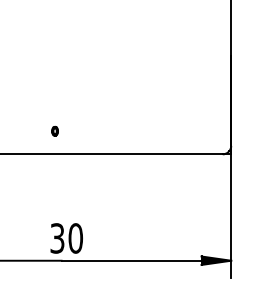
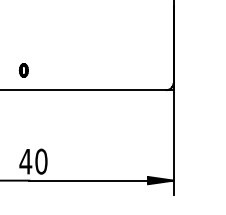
part: (54, 131) -> (23, 70), size x1.67
text: (56, 238) -> (25, 161), 30 -> 40

